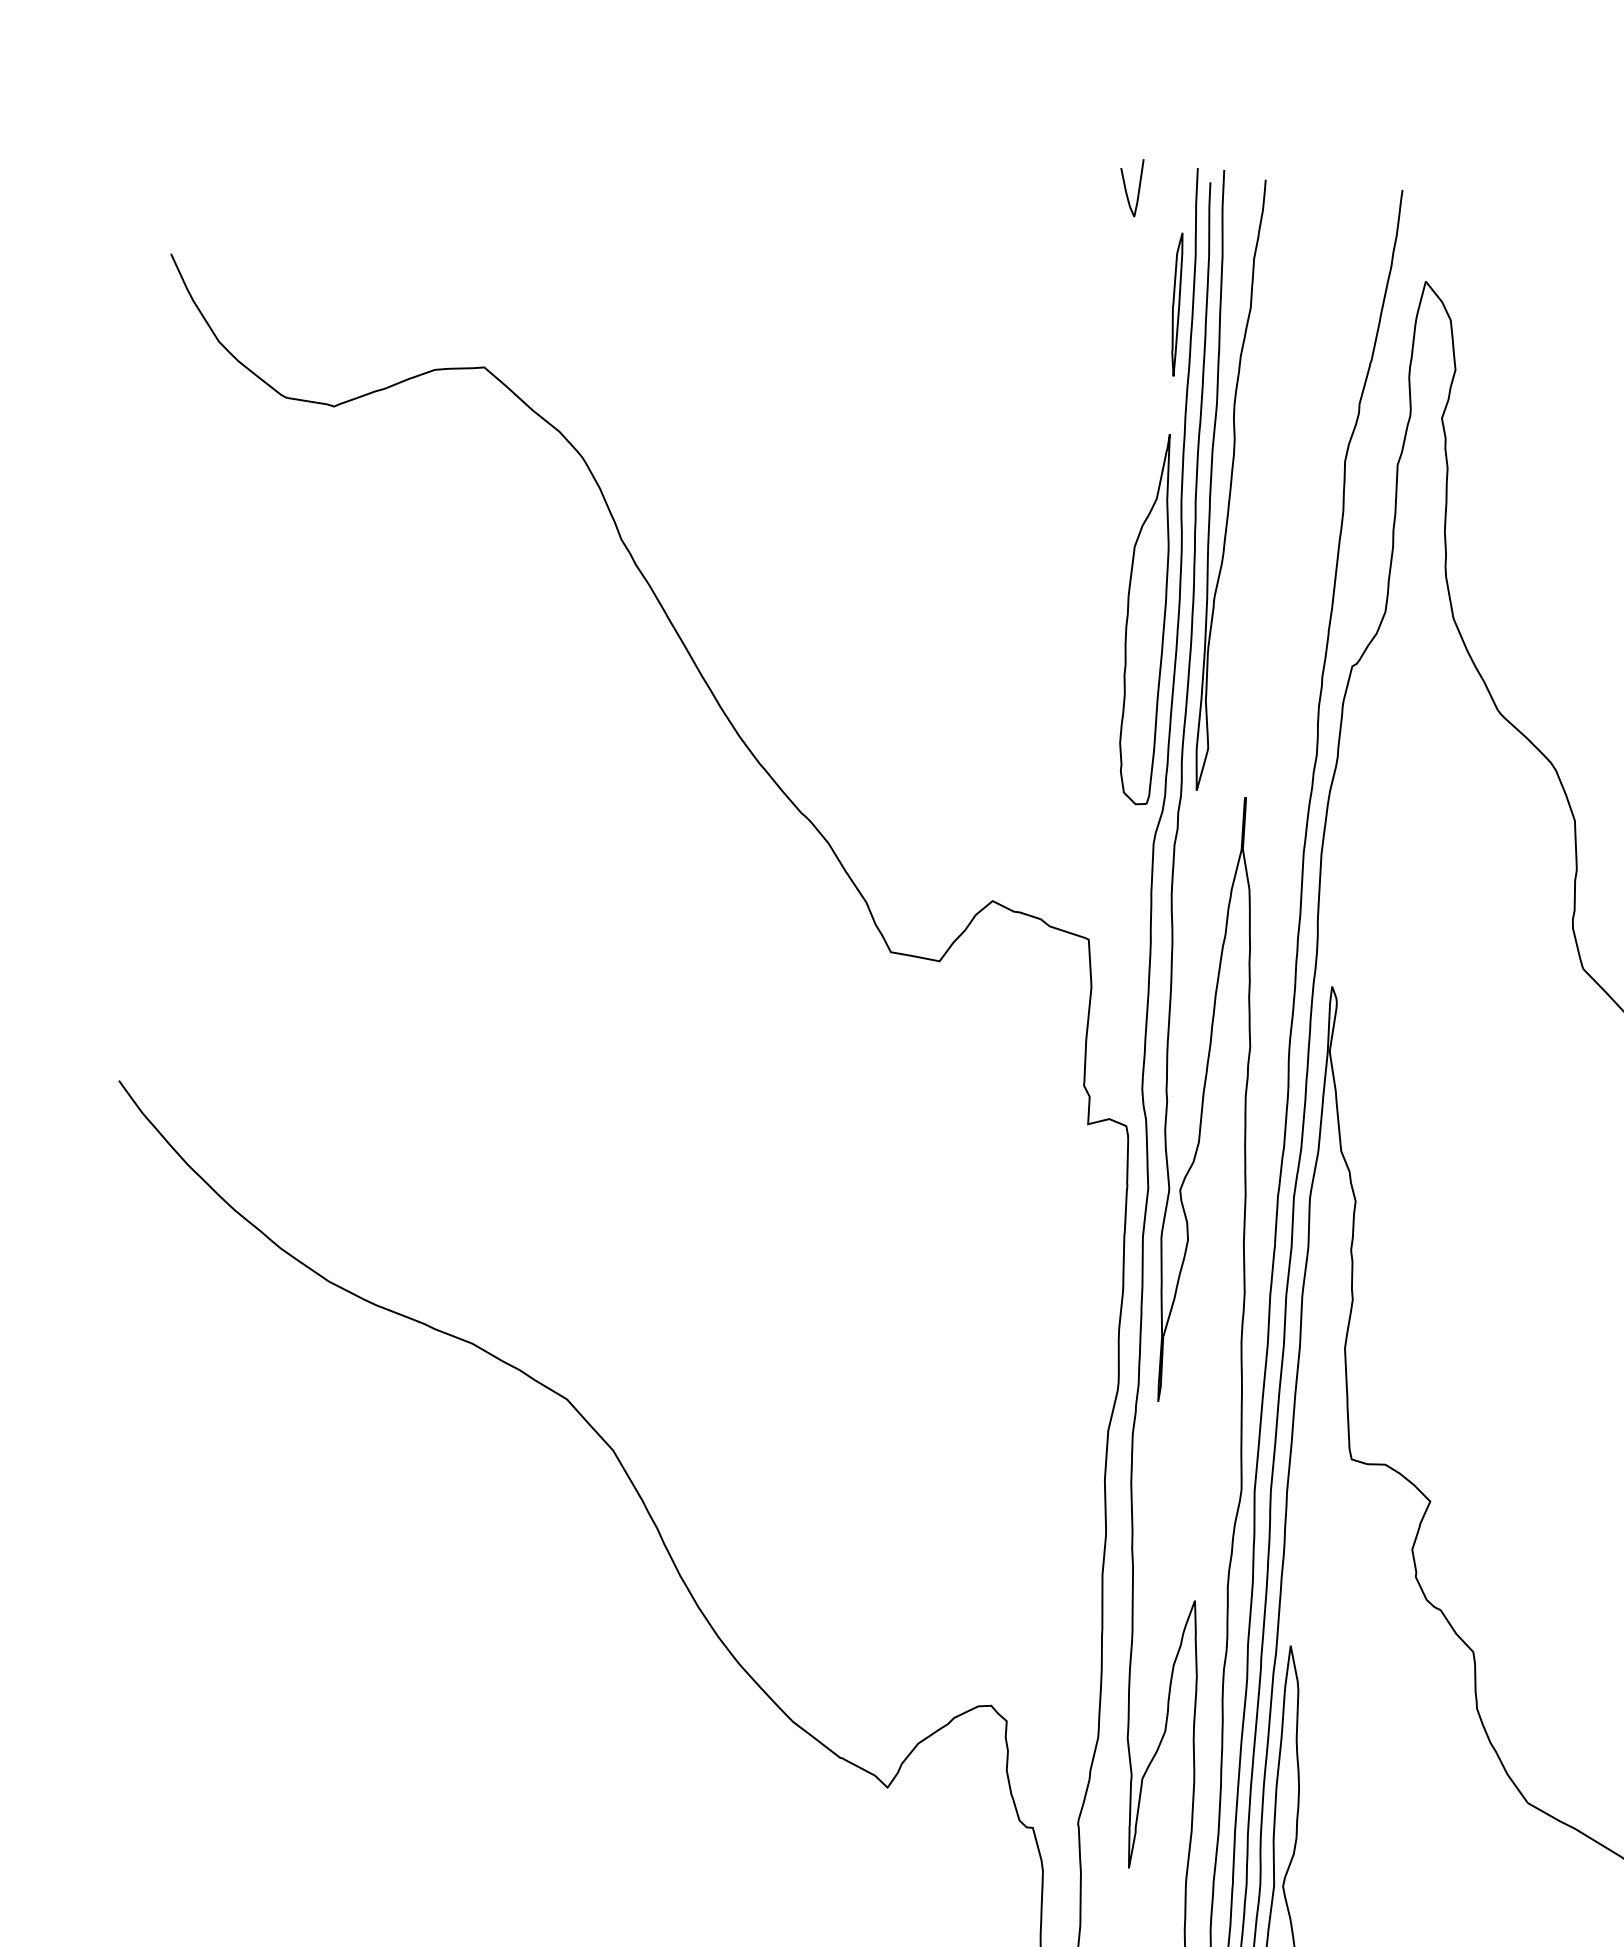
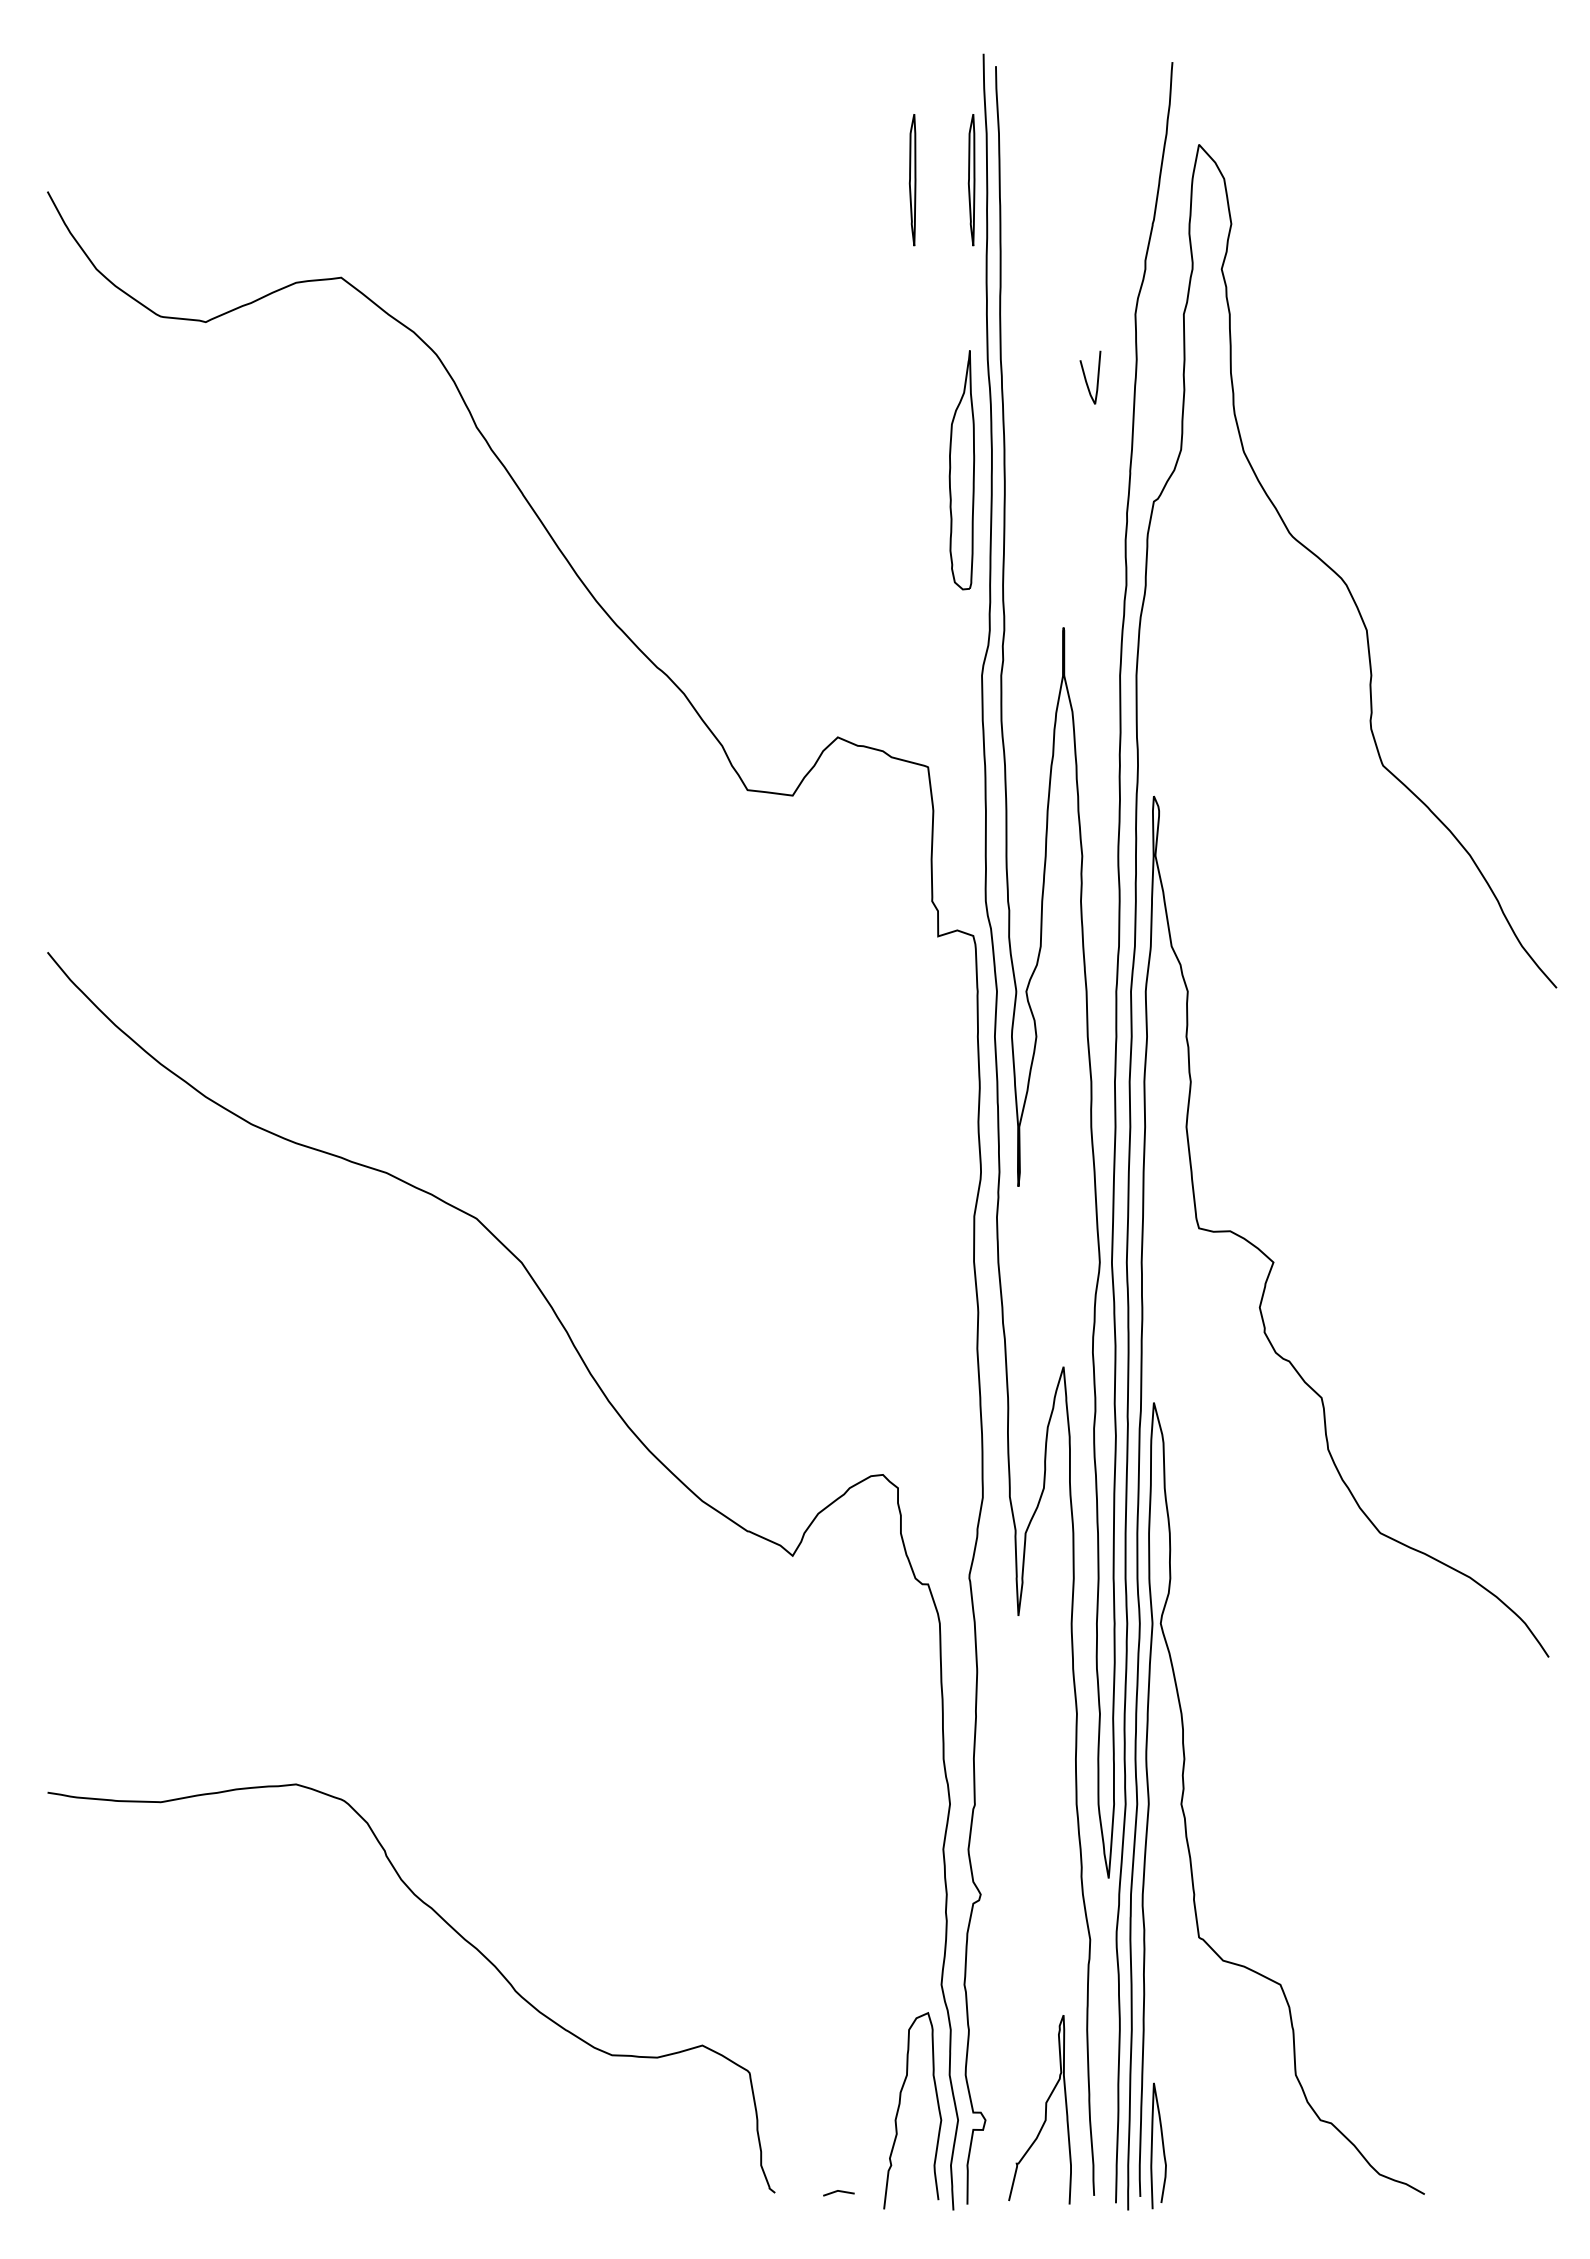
curve: (1126, 188) -> (1086, 378), moved
part: (1111, 300) -> (912, 180), added
curve: (1230, 481) -> (1031, 339), removed
part: (1145, 619) -> (961, 470), size x0.7

